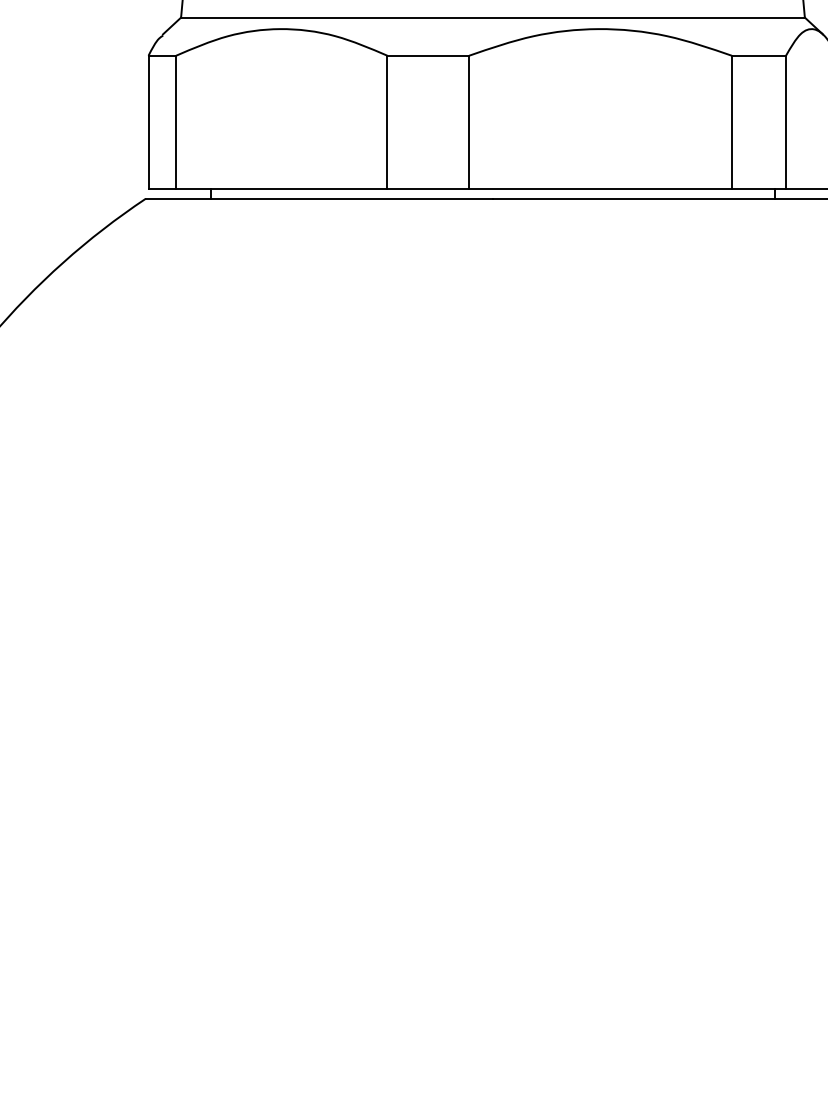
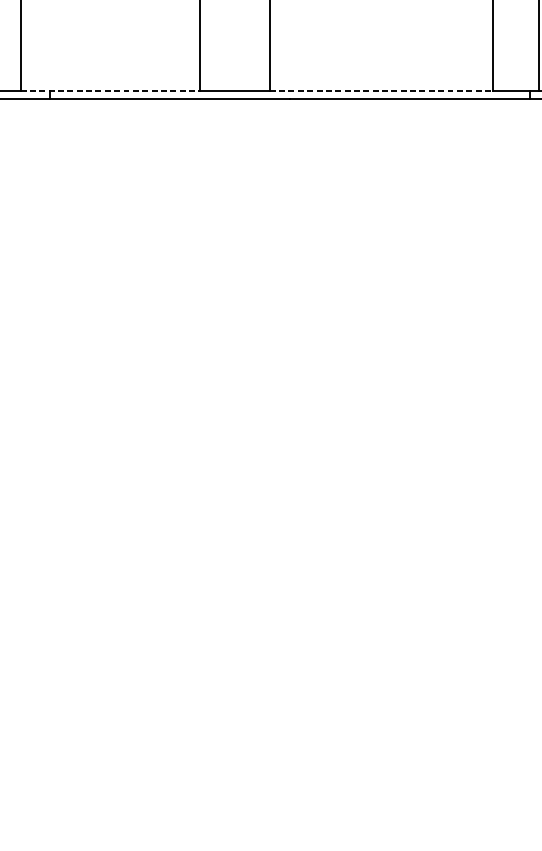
line: (281, 189) -> (110, 91), solid -> dashed
line: (601, 189) -> (382, 91), solid -> dashed

